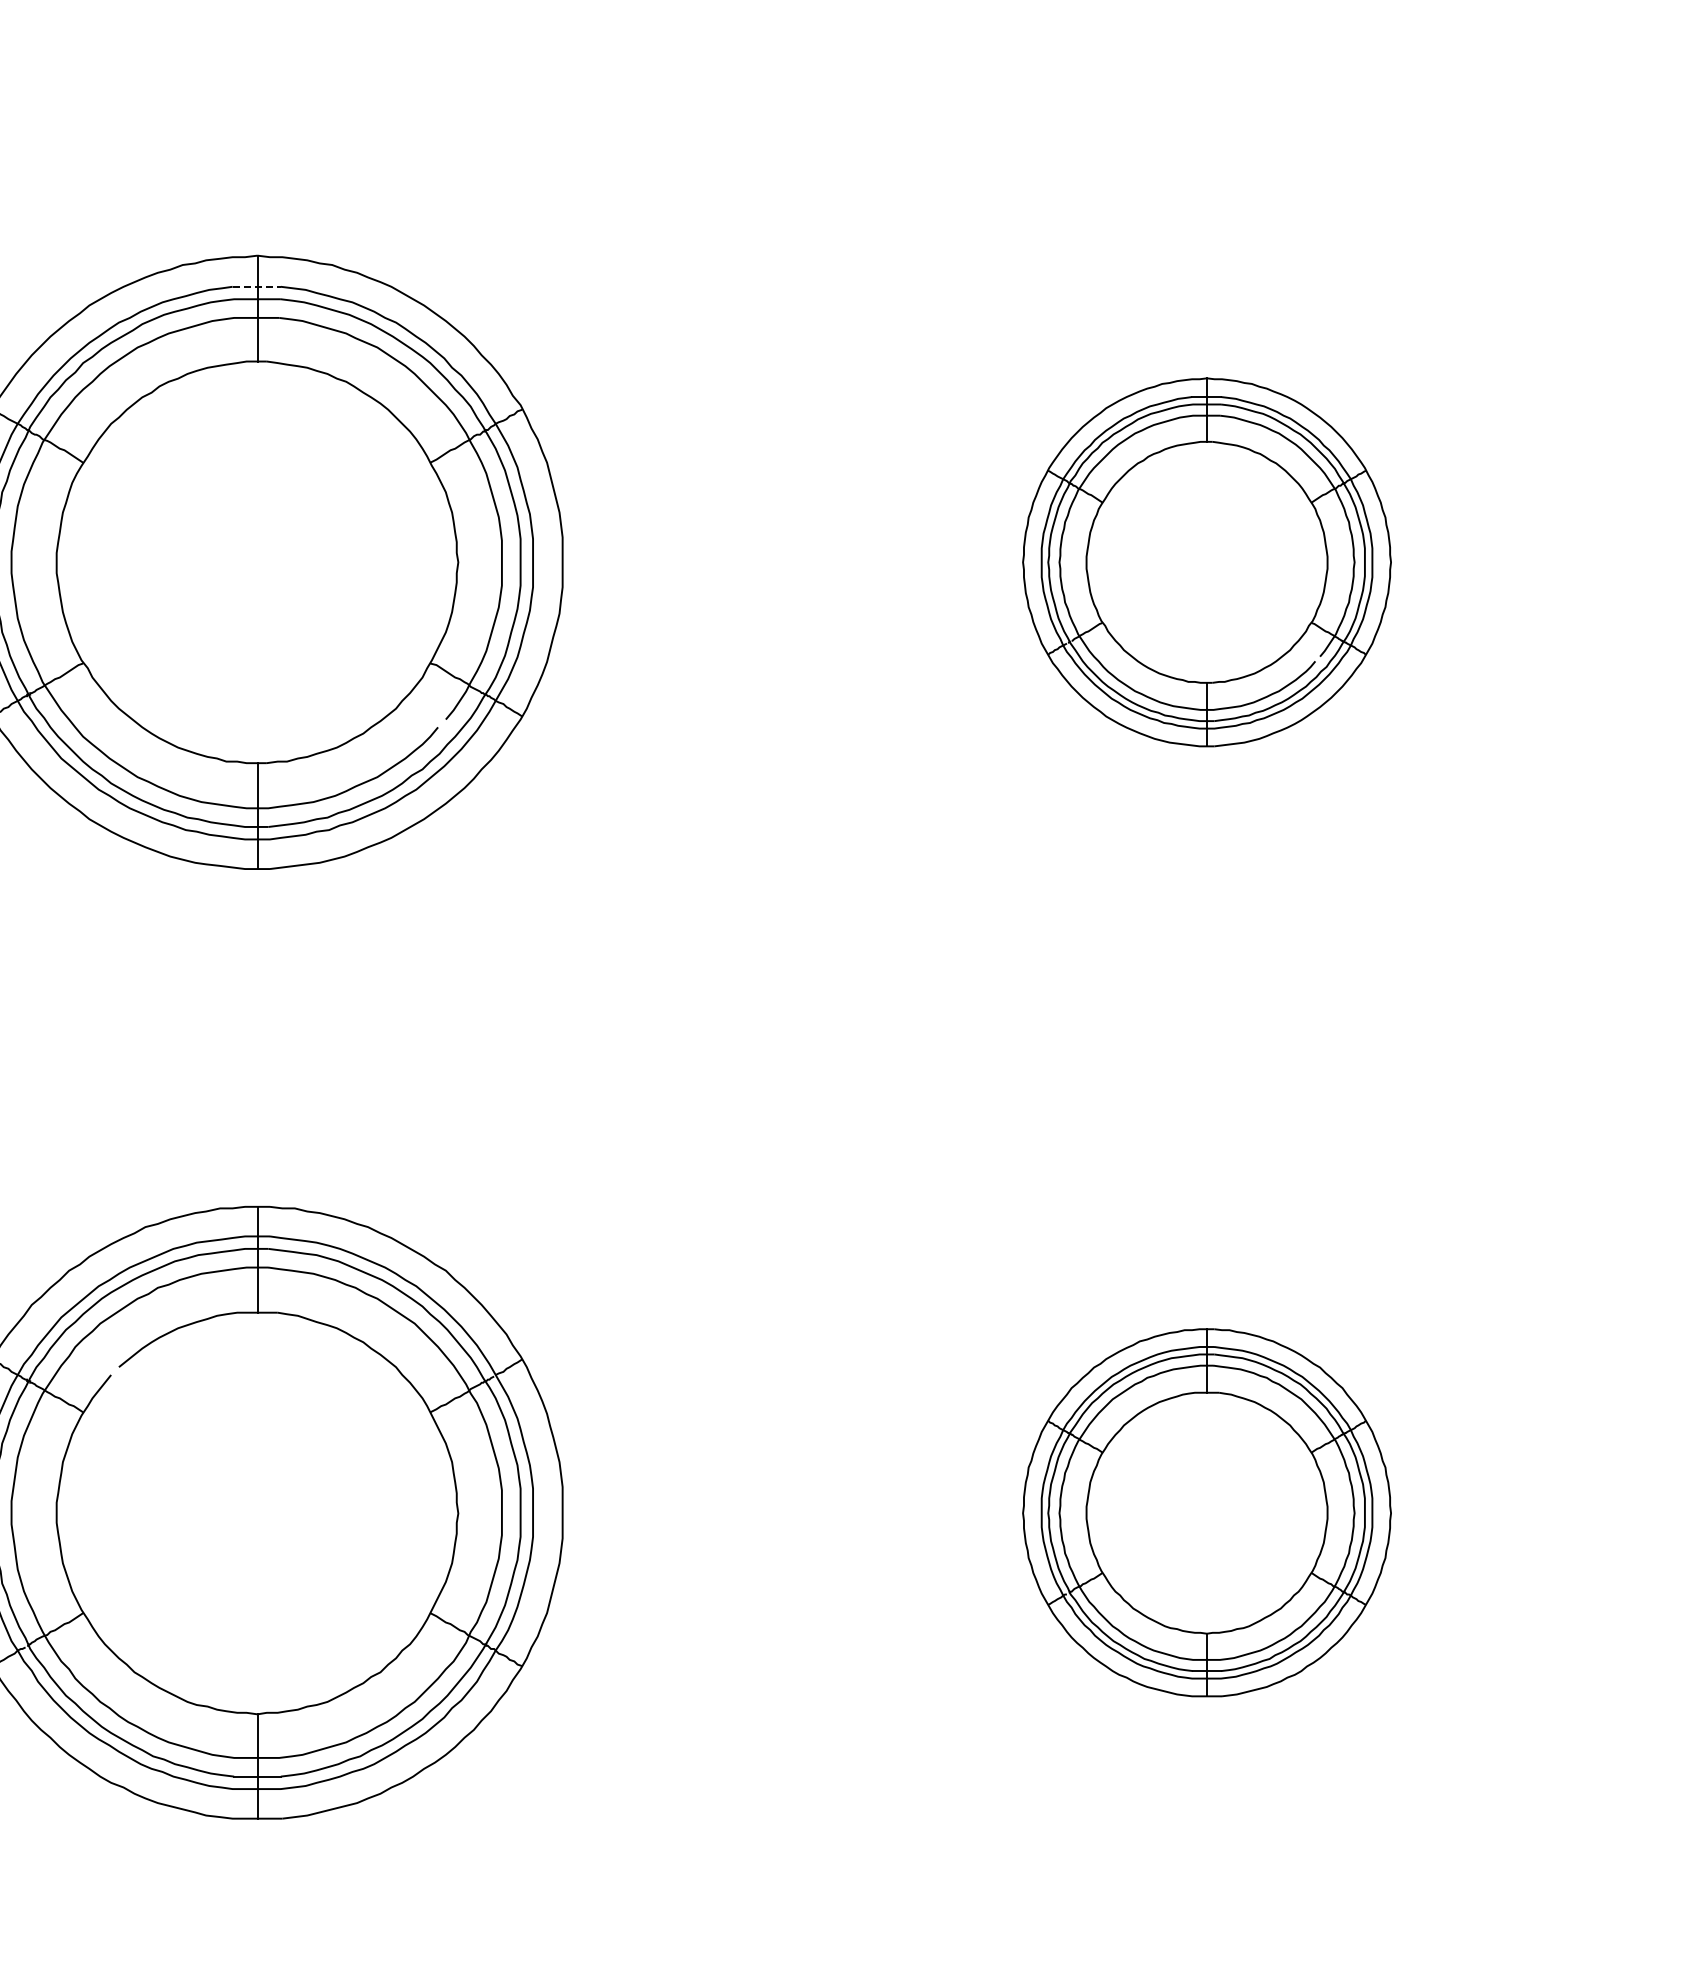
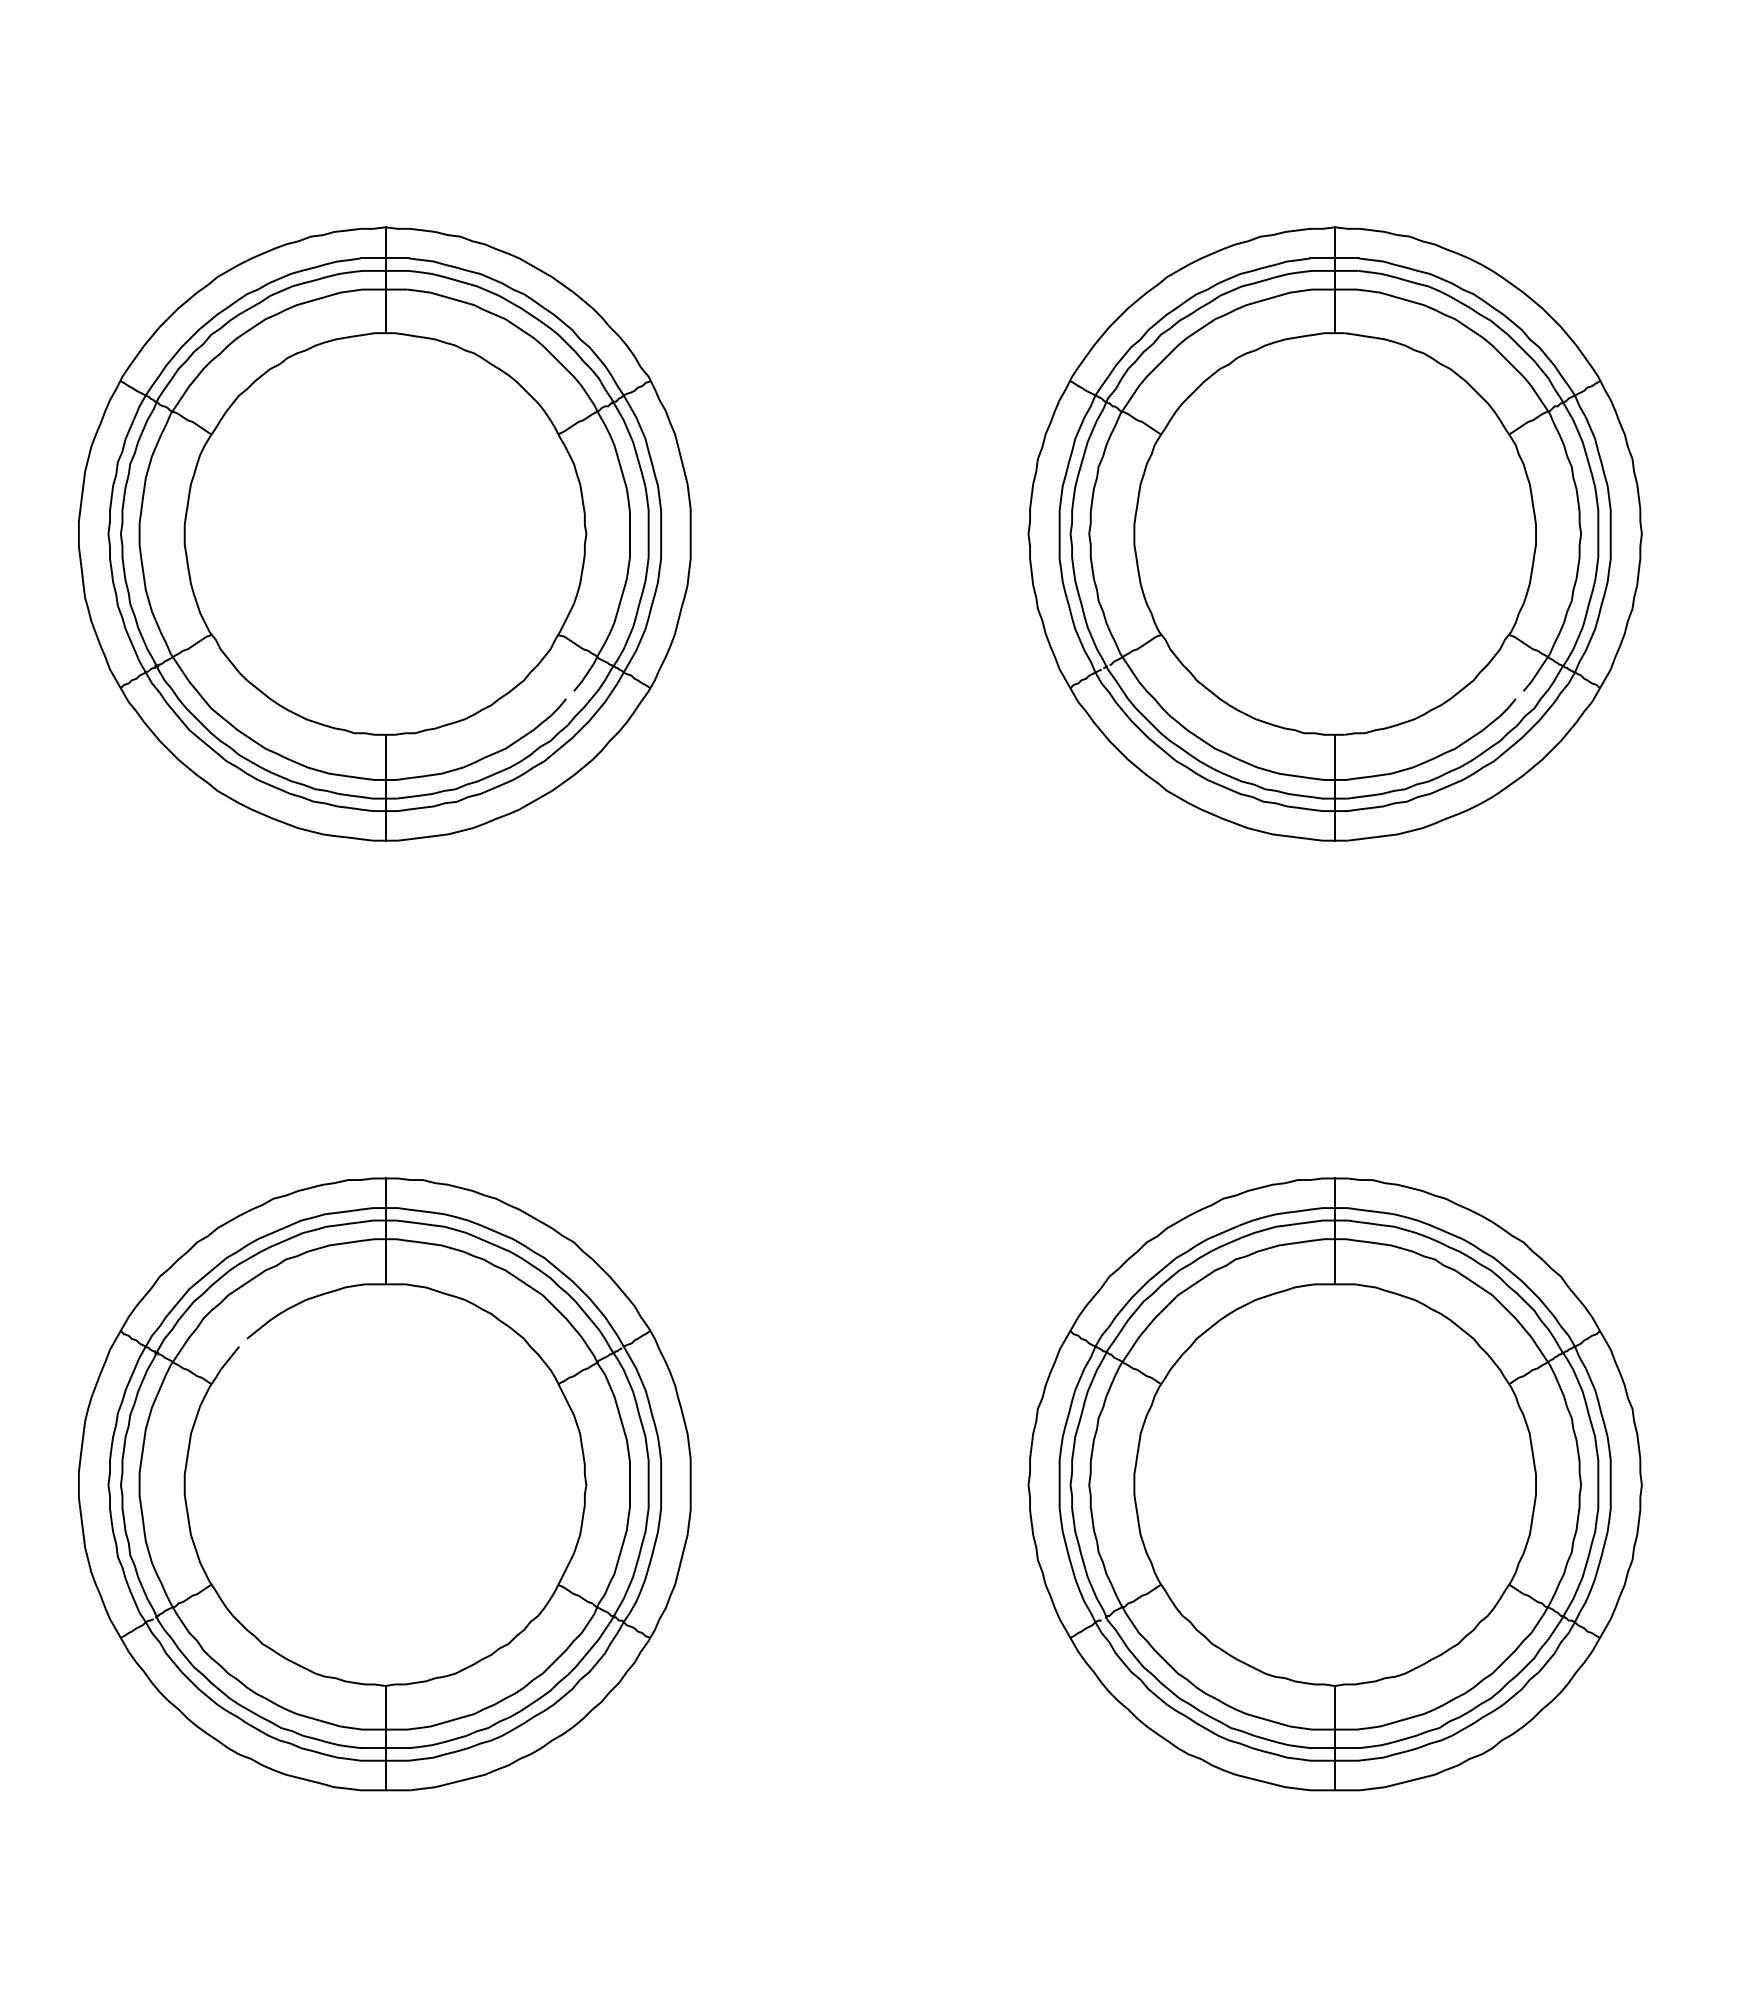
line: (257, 286) -> (385, 258), dashed -> solid
part: (1206, 561) -> (1334, 533), size x1.67
part: (1206, 1512) -> (1334, 1484), size x1.67

